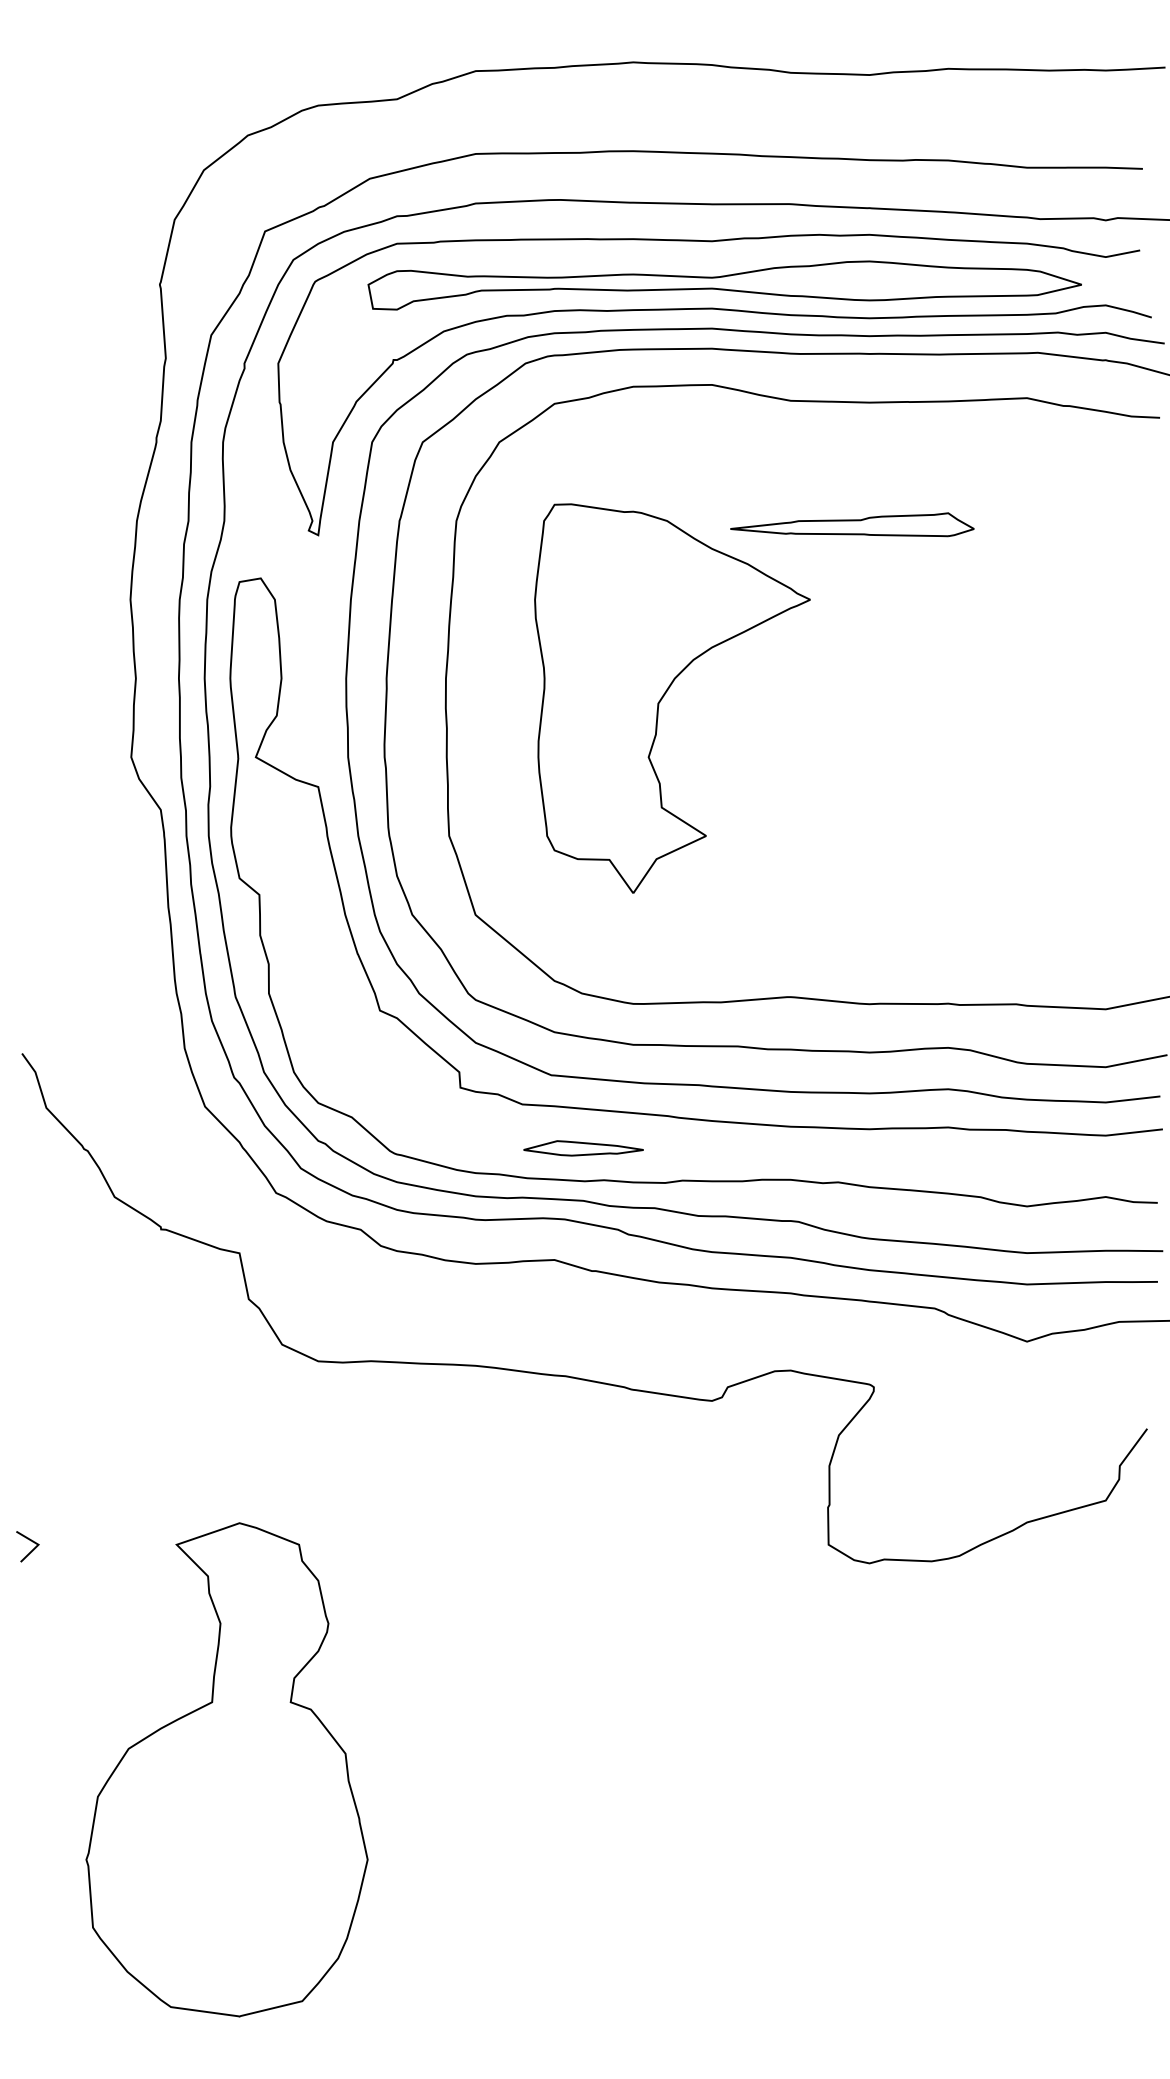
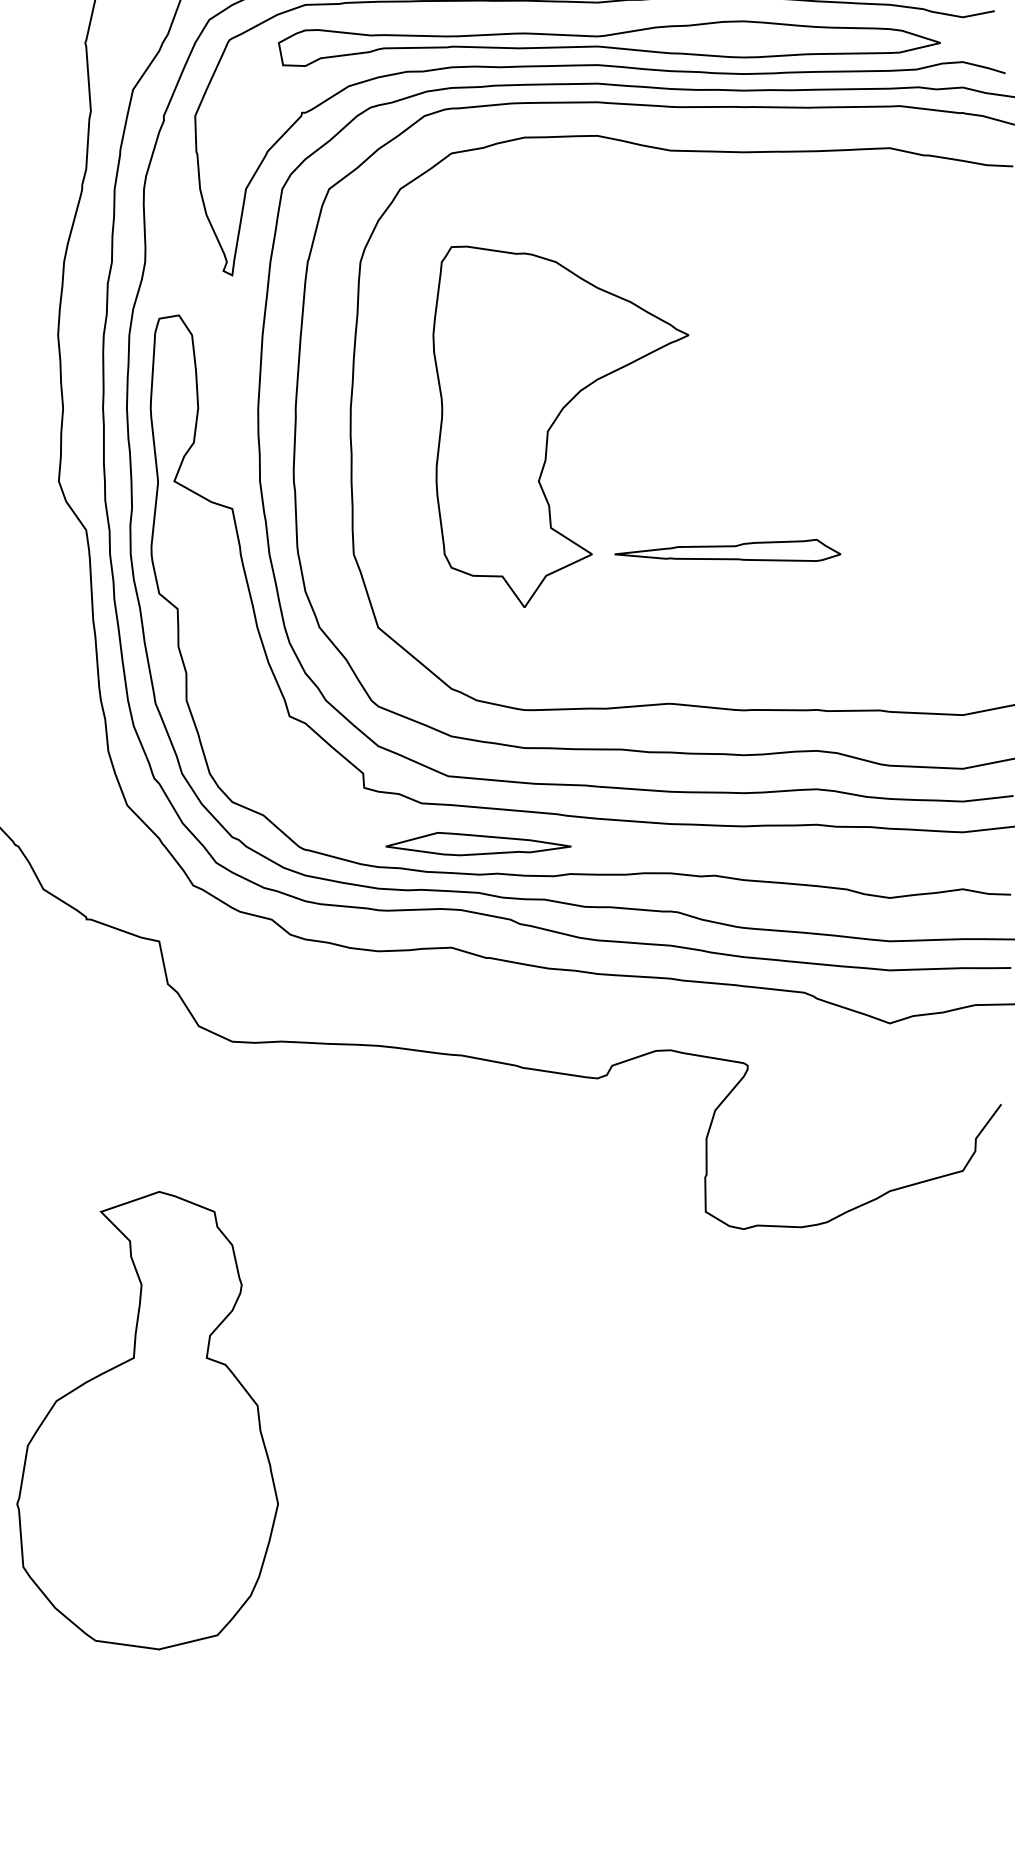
part: (852, 524) -> (727, 550), moved
part: (583, 1148) -> (478, 844), size x1.67

